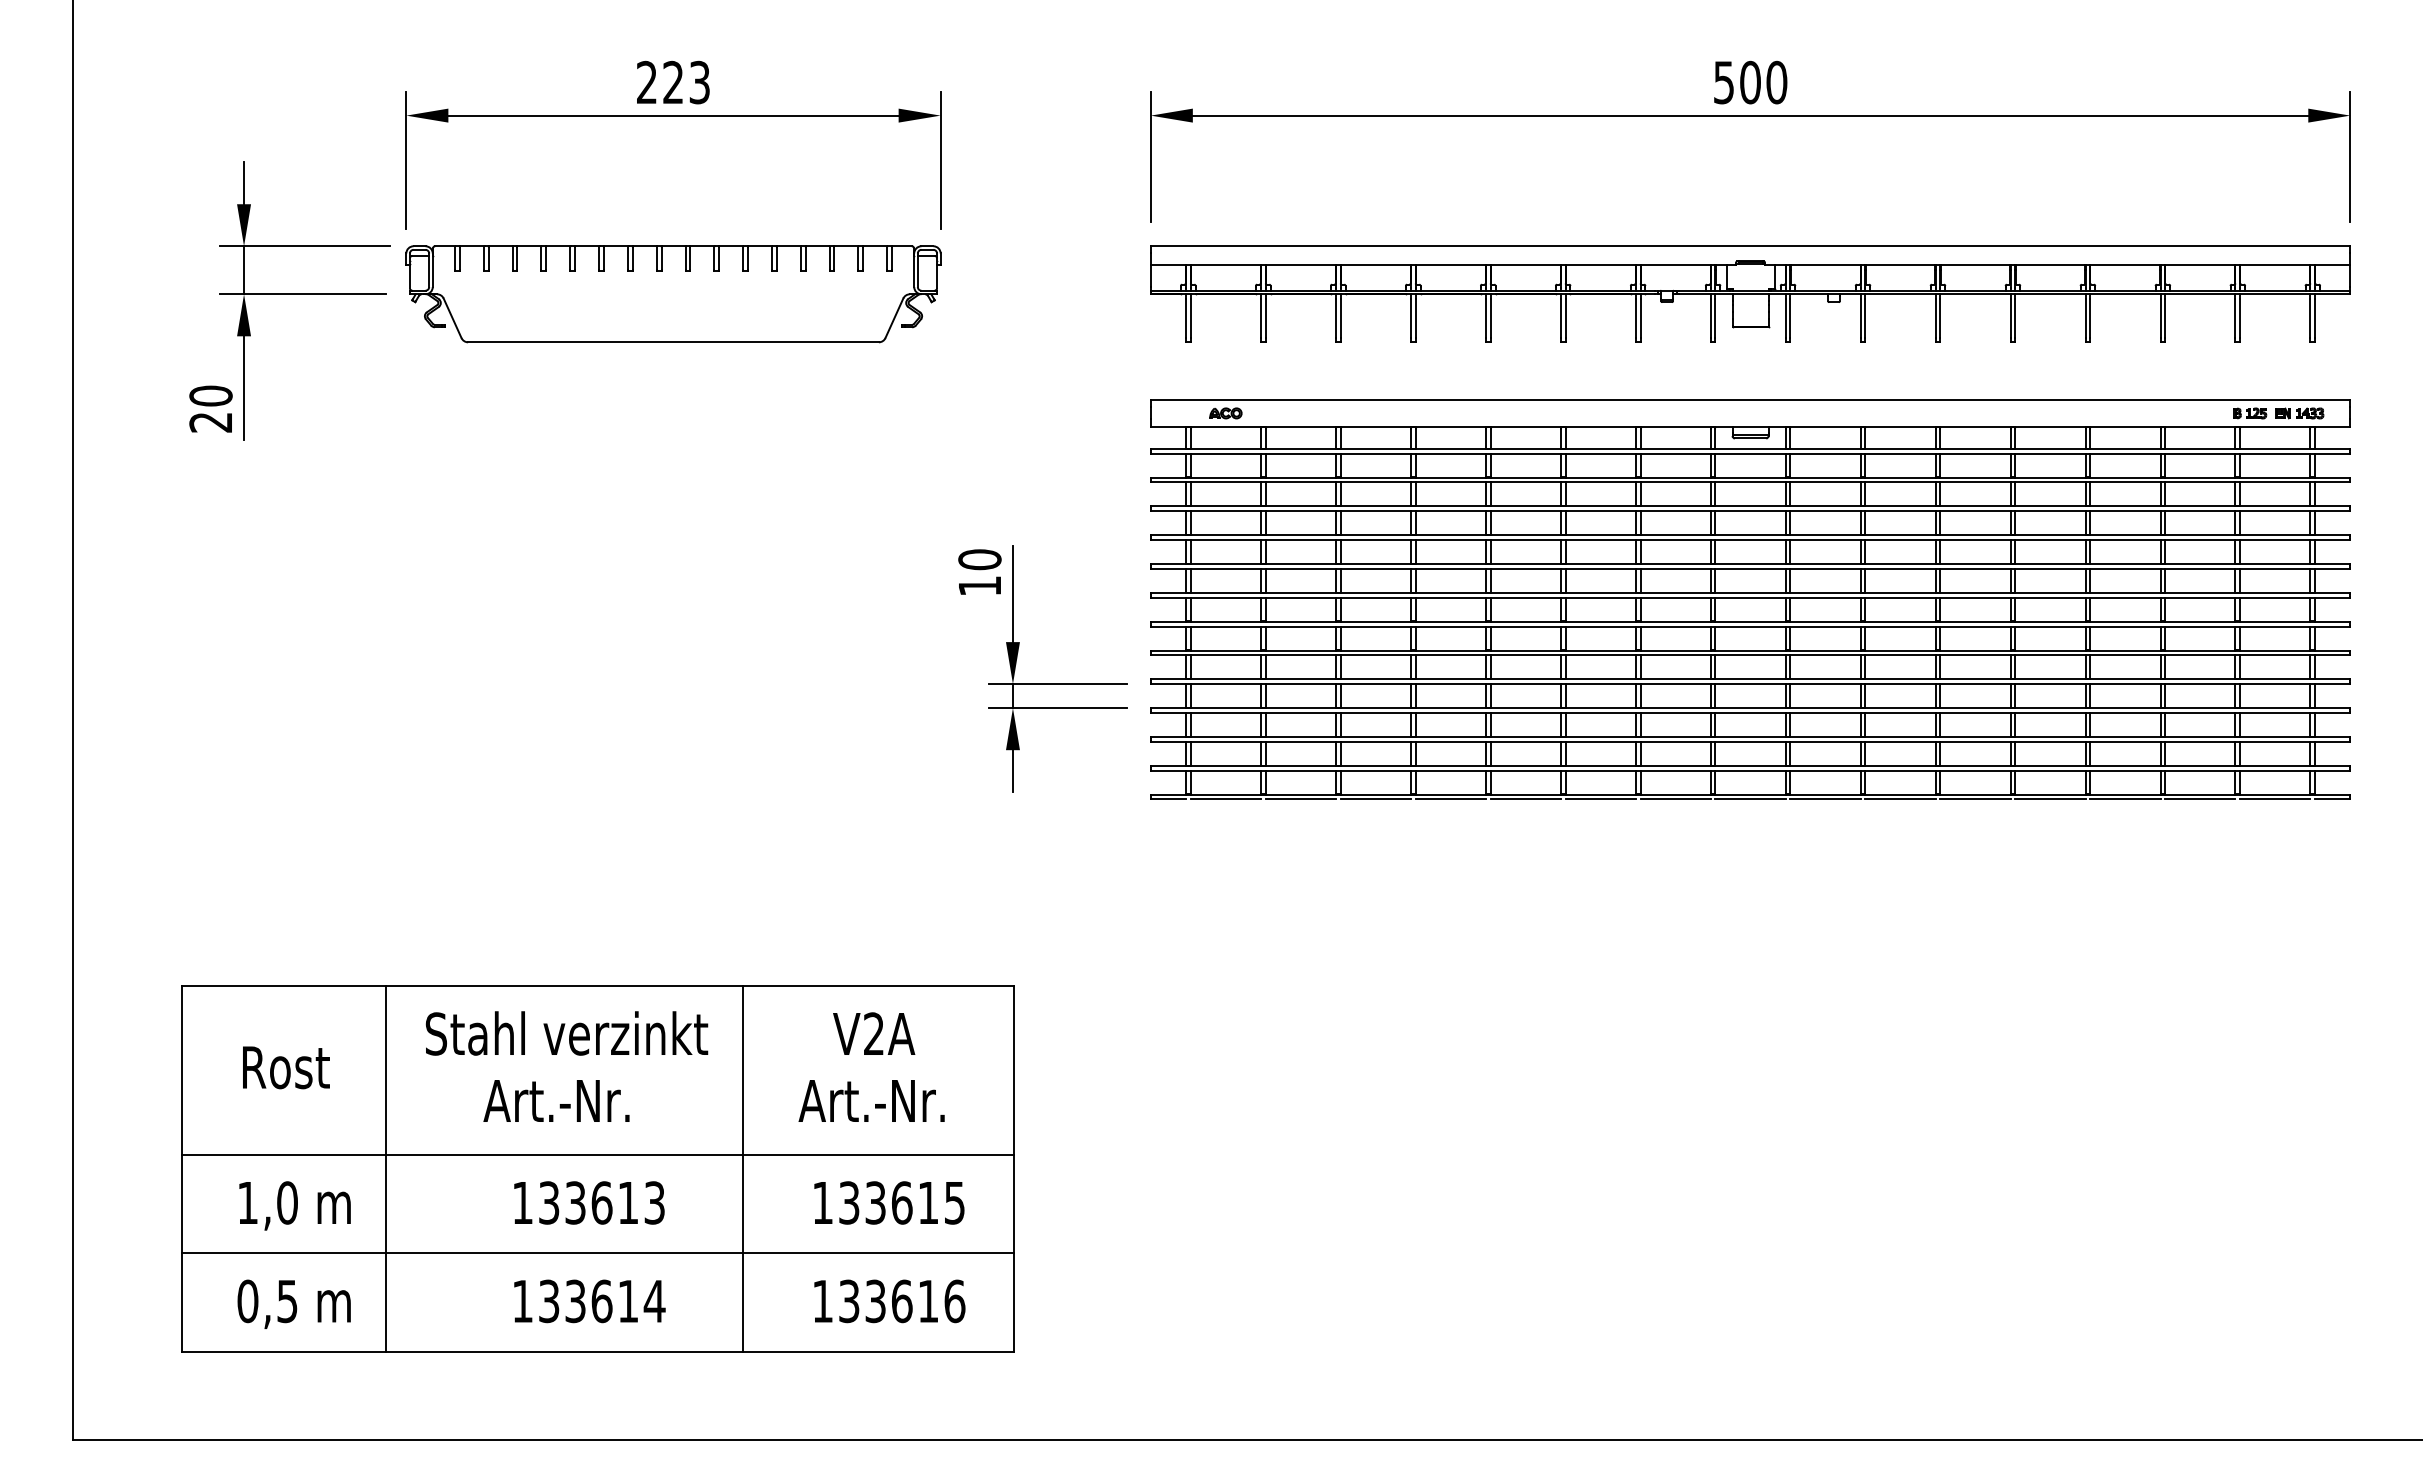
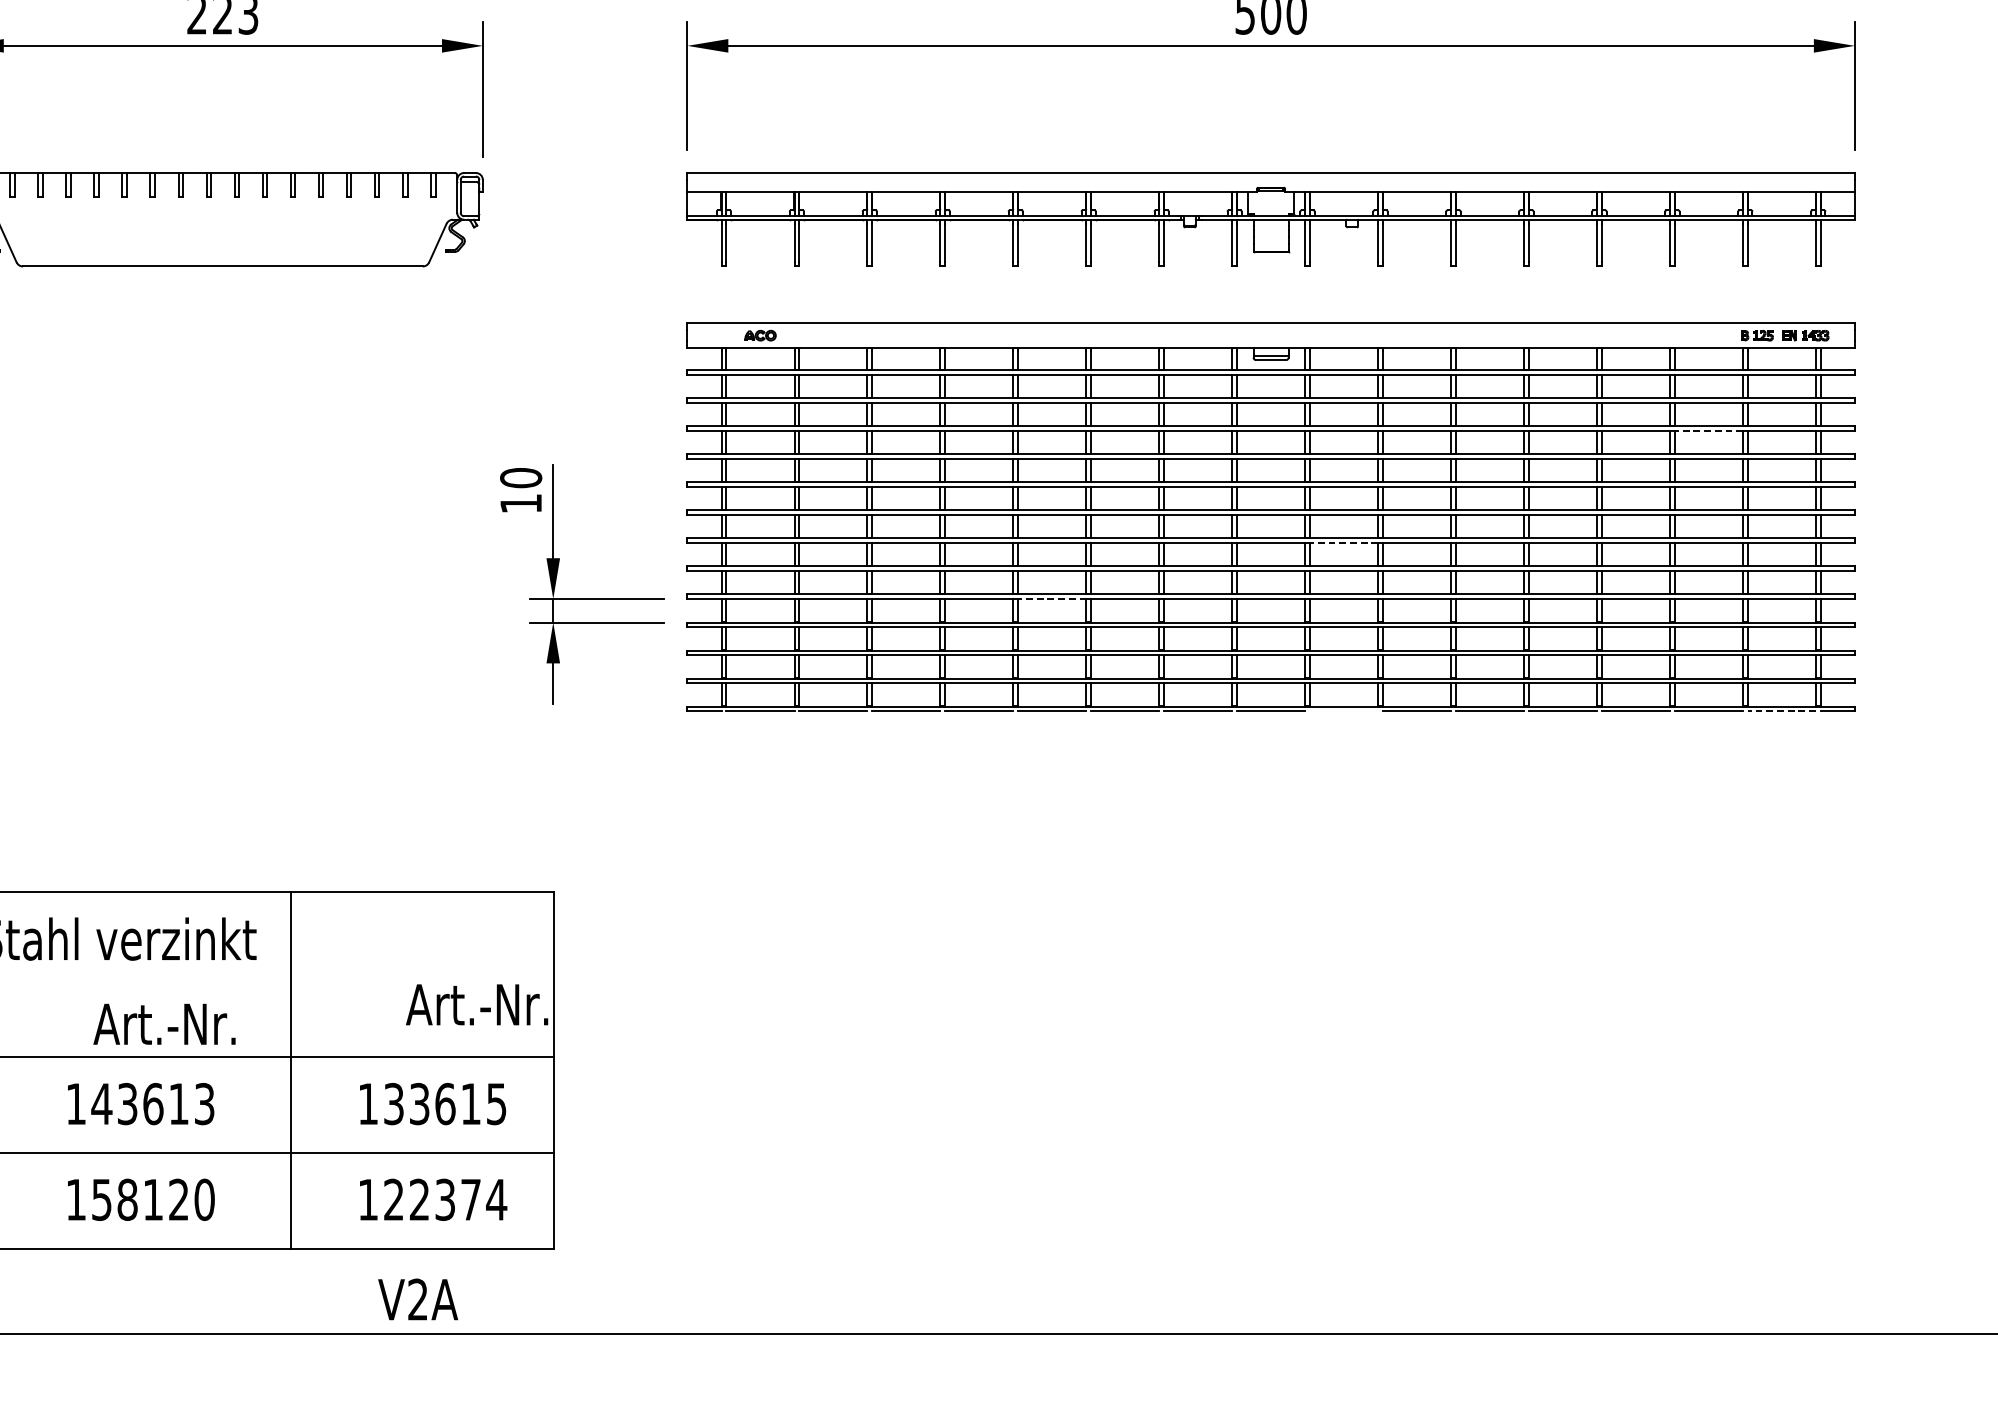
line: (2199, 511) -> (1708, 431), solid -> dashed
line: (1825, 626) -> (1344, 543), solid -> dashed
line: (1525, 684) -> (1052, 599), solid -> dashed
line: (1825, 799) -> (1344, 711), removed
line: (2274, 799) -> (1780, 711), solid -> dashed
text: (874, 1033) -> (418, 1299), moved
text: (556, 1100) -> (164, 1023), moved
text: (871, 1100) -> (476, 1004), moved
text: (549, 1202) -> (102, 1103), 133613 -> 143613
text: (602, 1301) -> (153, 1199), 133614 -> 158120
text: (902, 1301) -> (445, 1199), 133616 -> 122374

